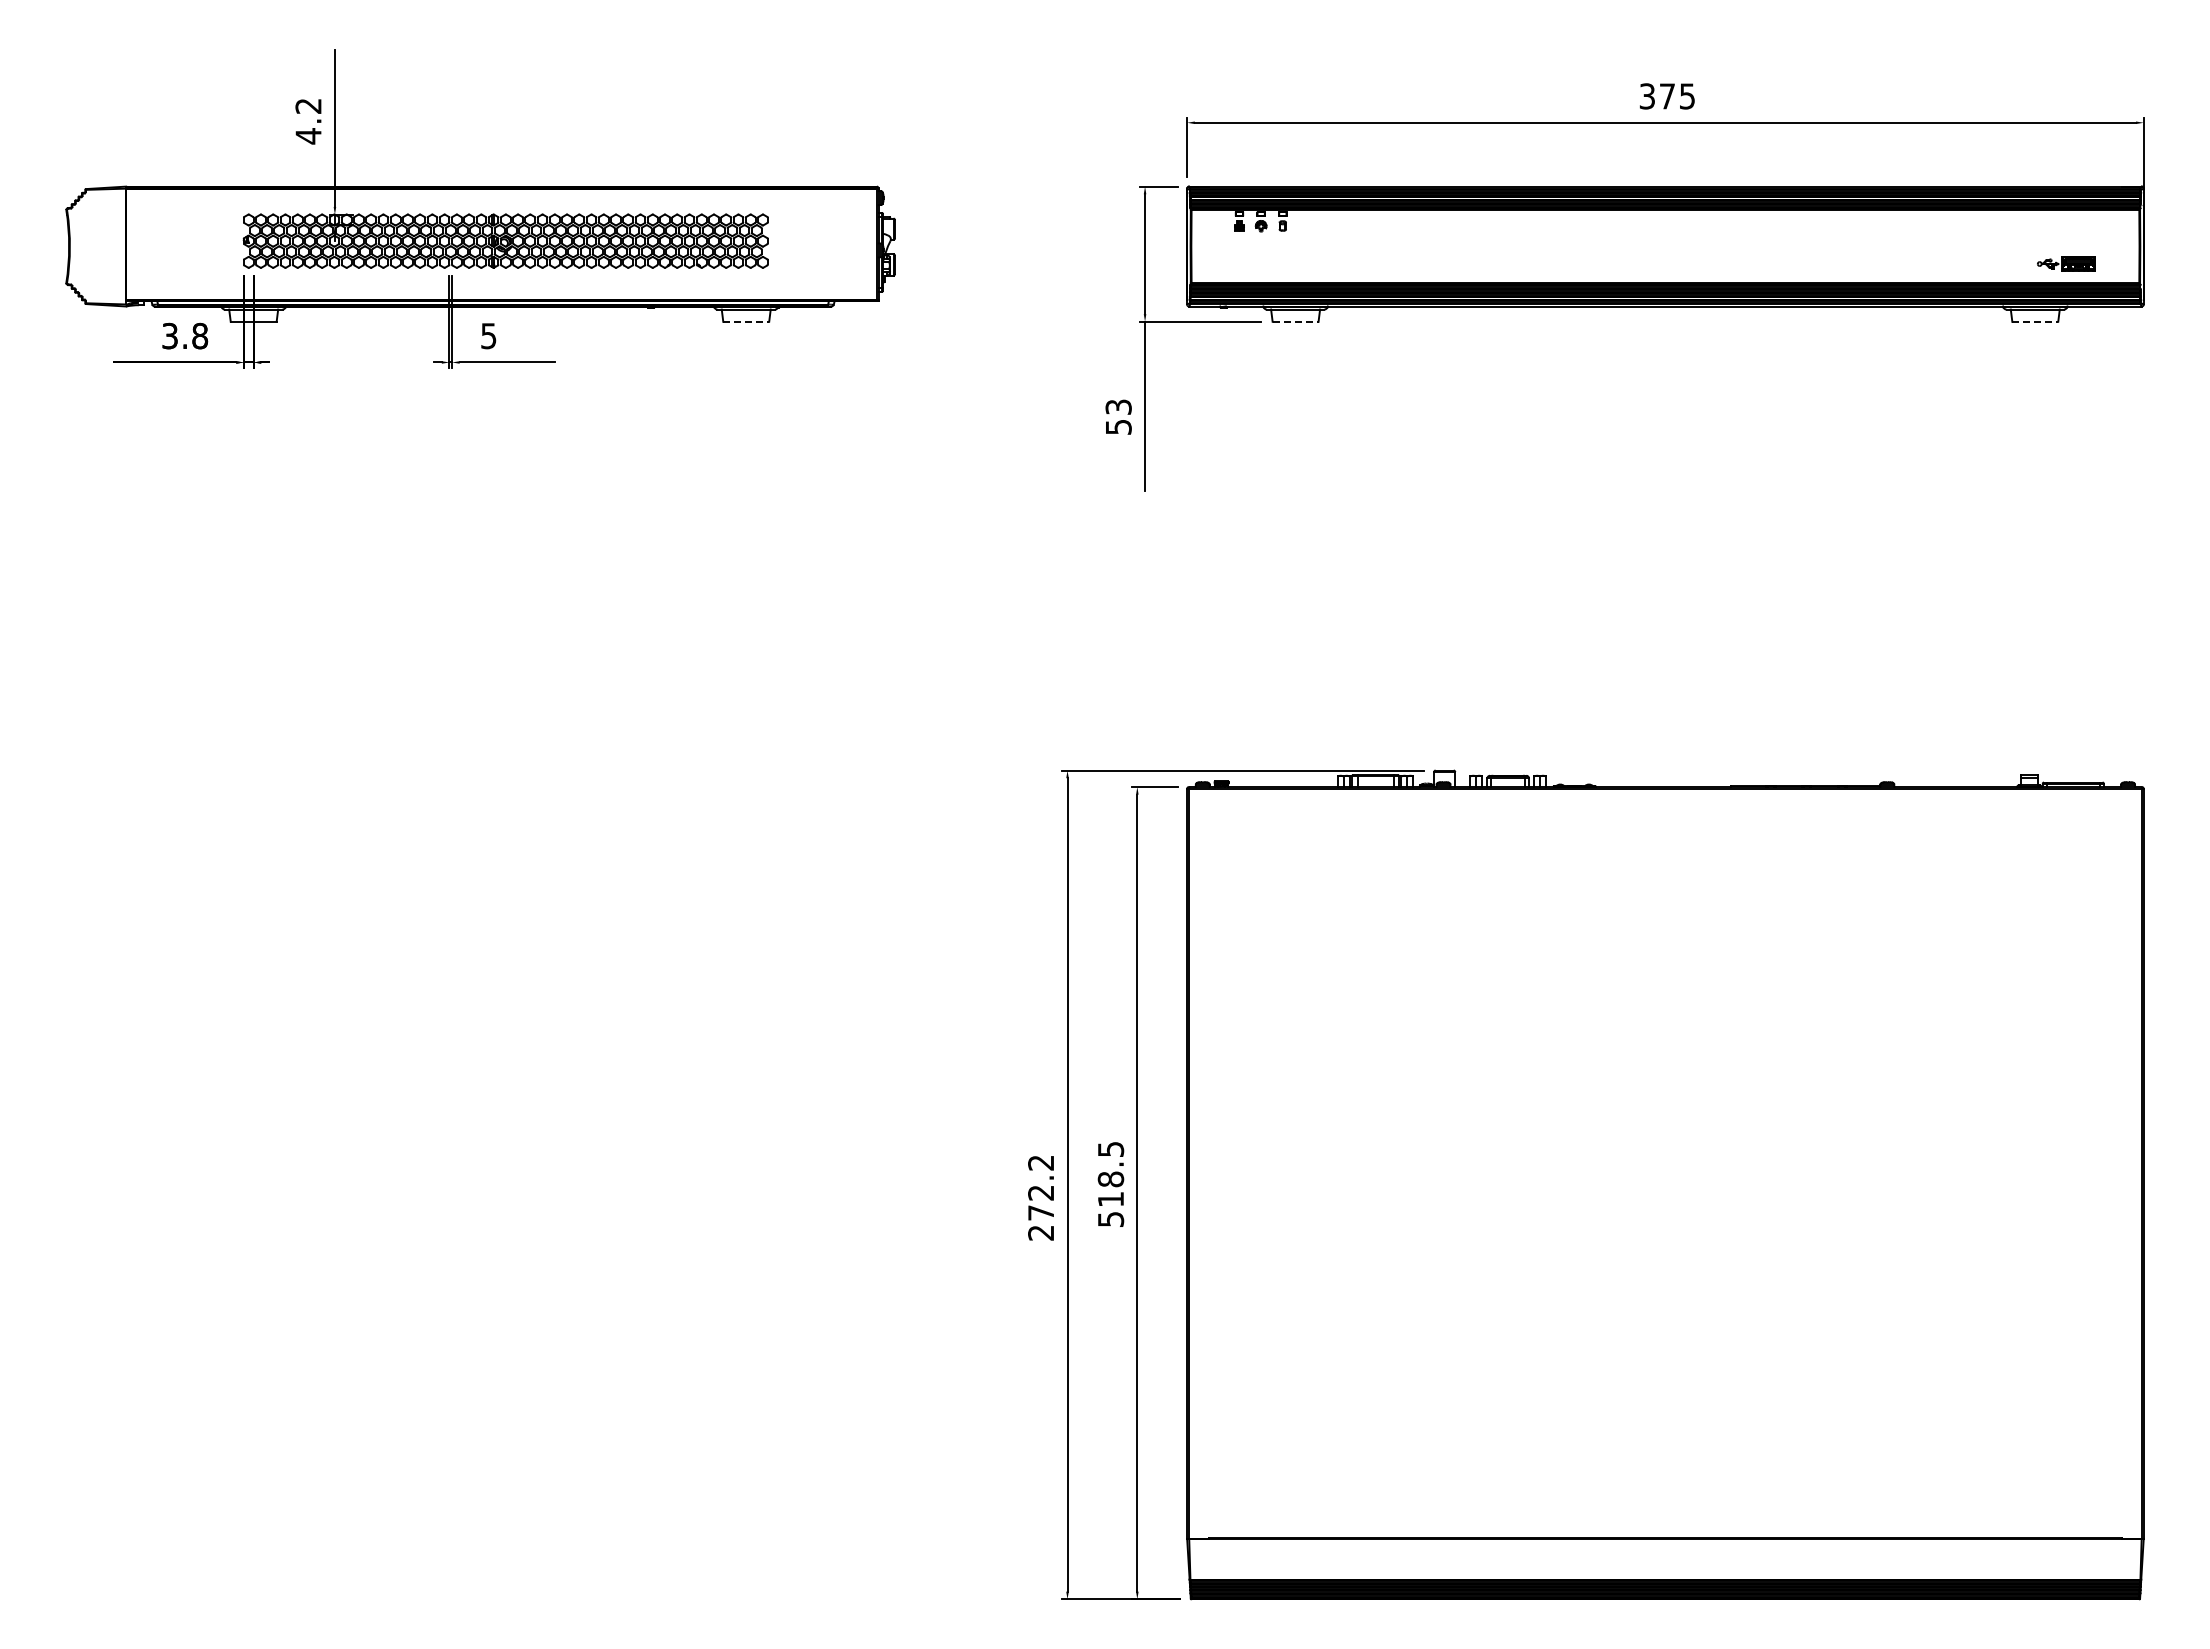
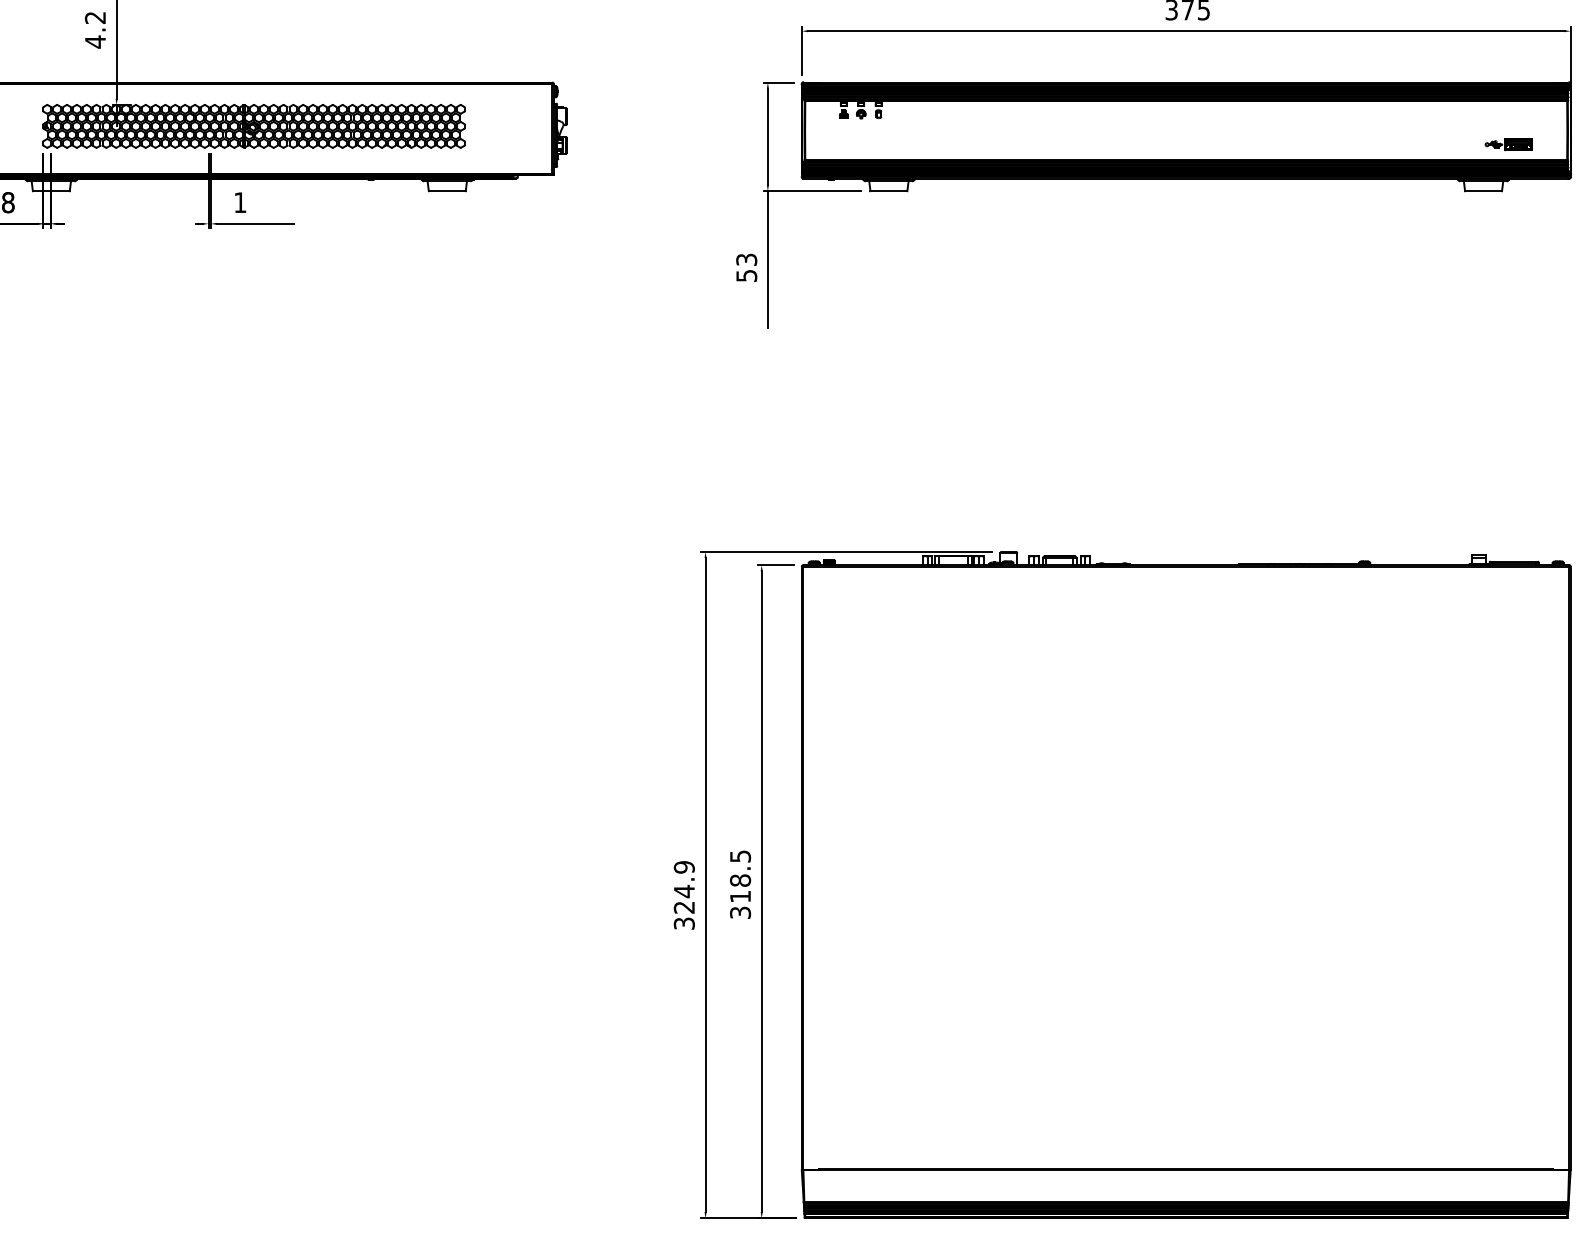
line: (746, 321) -> (447, 190), dashed -> solid
line: (1295, 321) -> (888, 190), dashed -> solid
line: (2035, 321) -> (1483, 190), dashed -> solid
text: (488, 336) -> (240, 202), 5 -> 1
text: (1041, 1197) -> (684, 895), 272.2 -> 324.9
text: (1110, 1219) -> (740, 912), 518.5 -> 318.5

